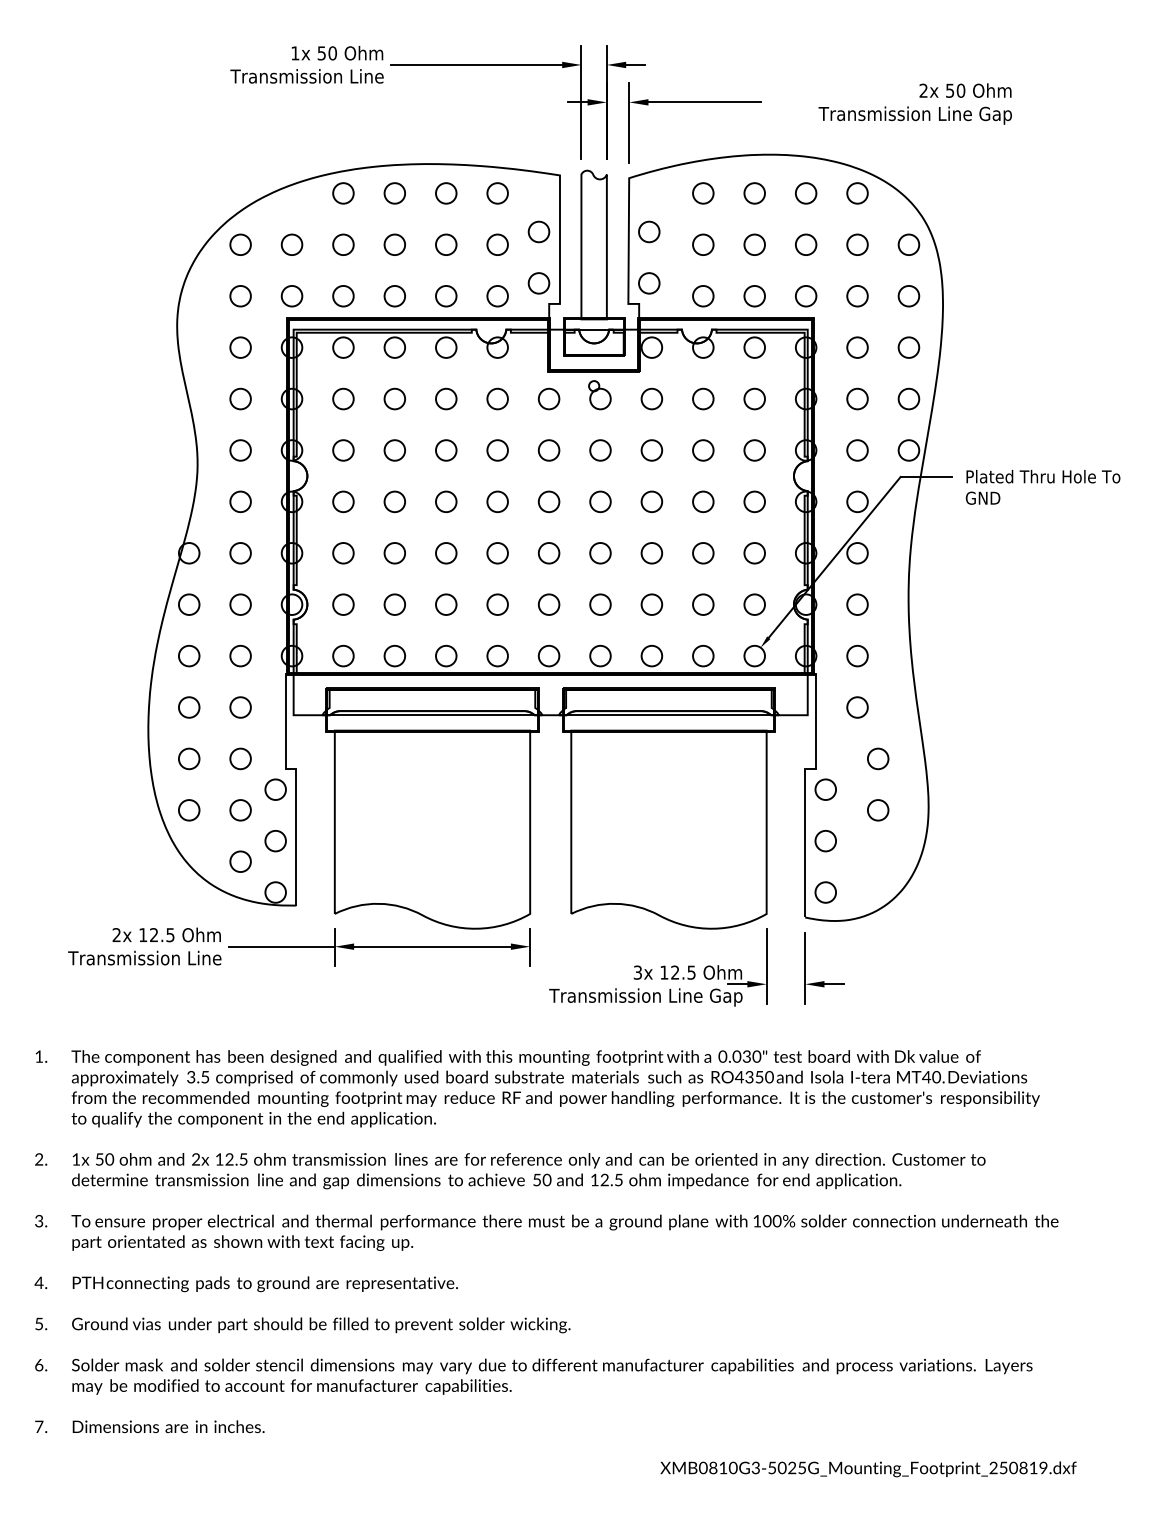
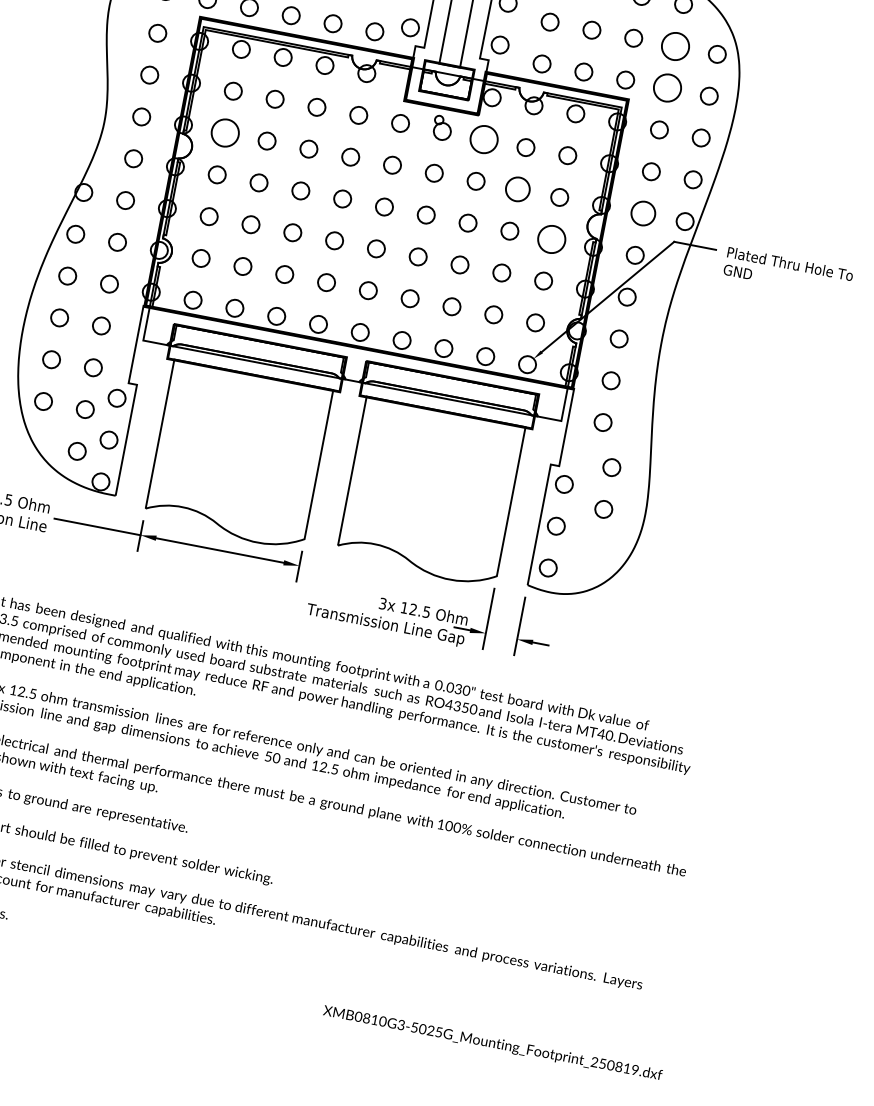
circle: (857, 244) -> (675, 46), size x1.6
circle: (857, 296) -> (667, 88), size x1.6
circle: (651, 398) -> (483, 139), size x1.6
circle: (343, 450) -> (225, 133), size x1.6
circle: (703, 450) -> (518, 189), size x1.4
circle: (857, 450) -> (643, 213), size x1.4
circle: (754, 501) -> (551, 238), size x1.6

